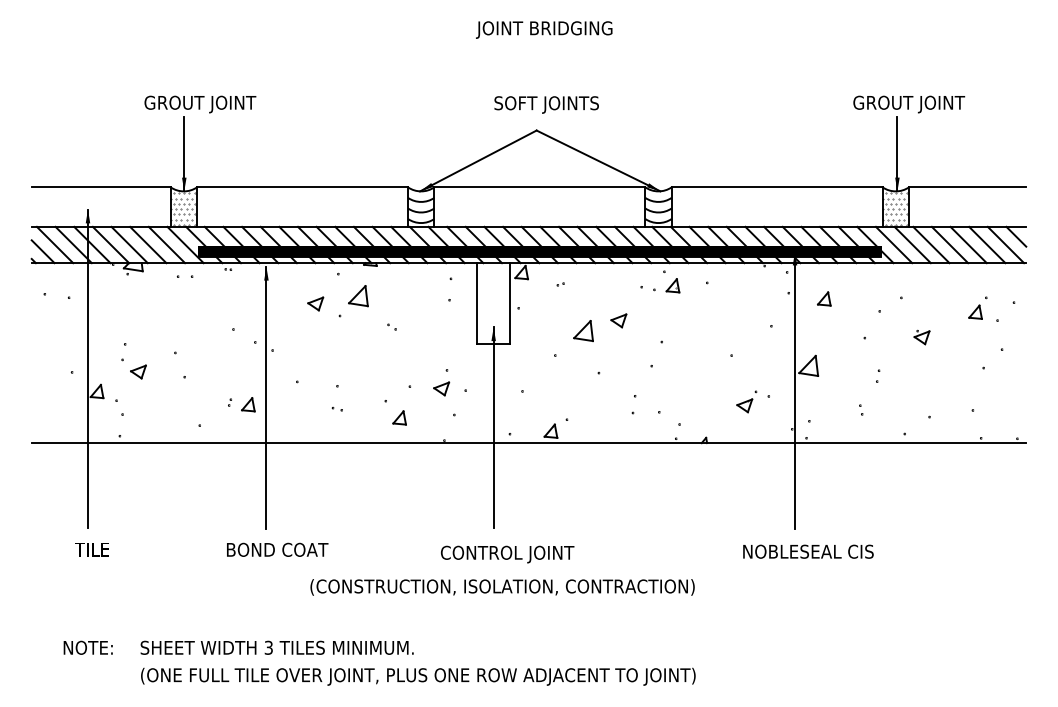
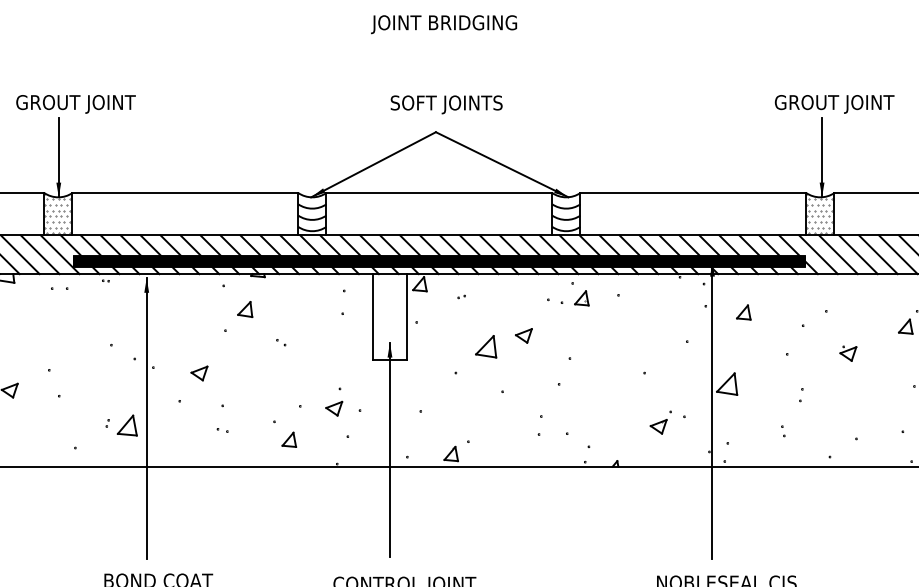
part: (358, 296) -> (245, 309), size x0.7
part: (315, 303) -> (199, 372), moved
part: (248, 404) -> (127, 425), size x1.4

